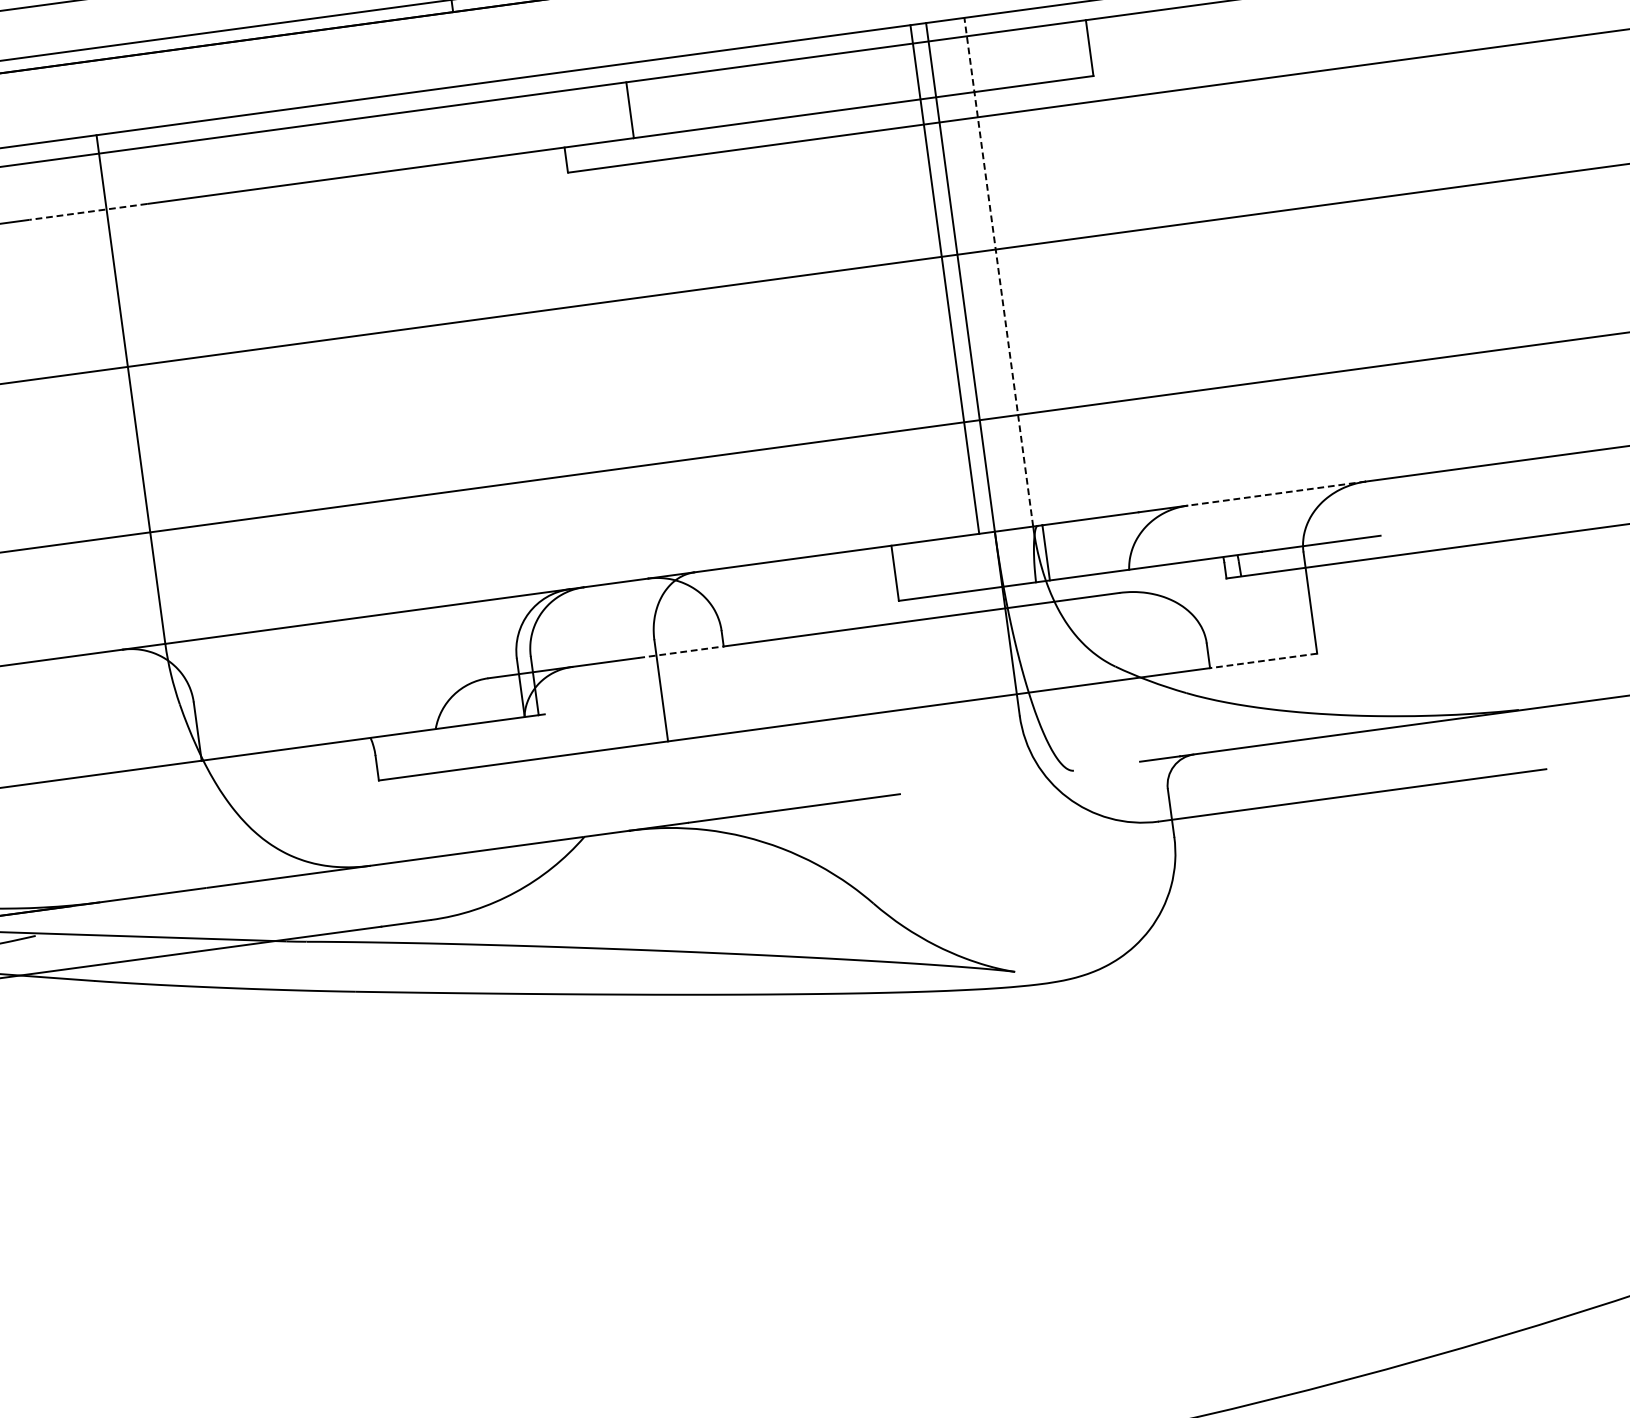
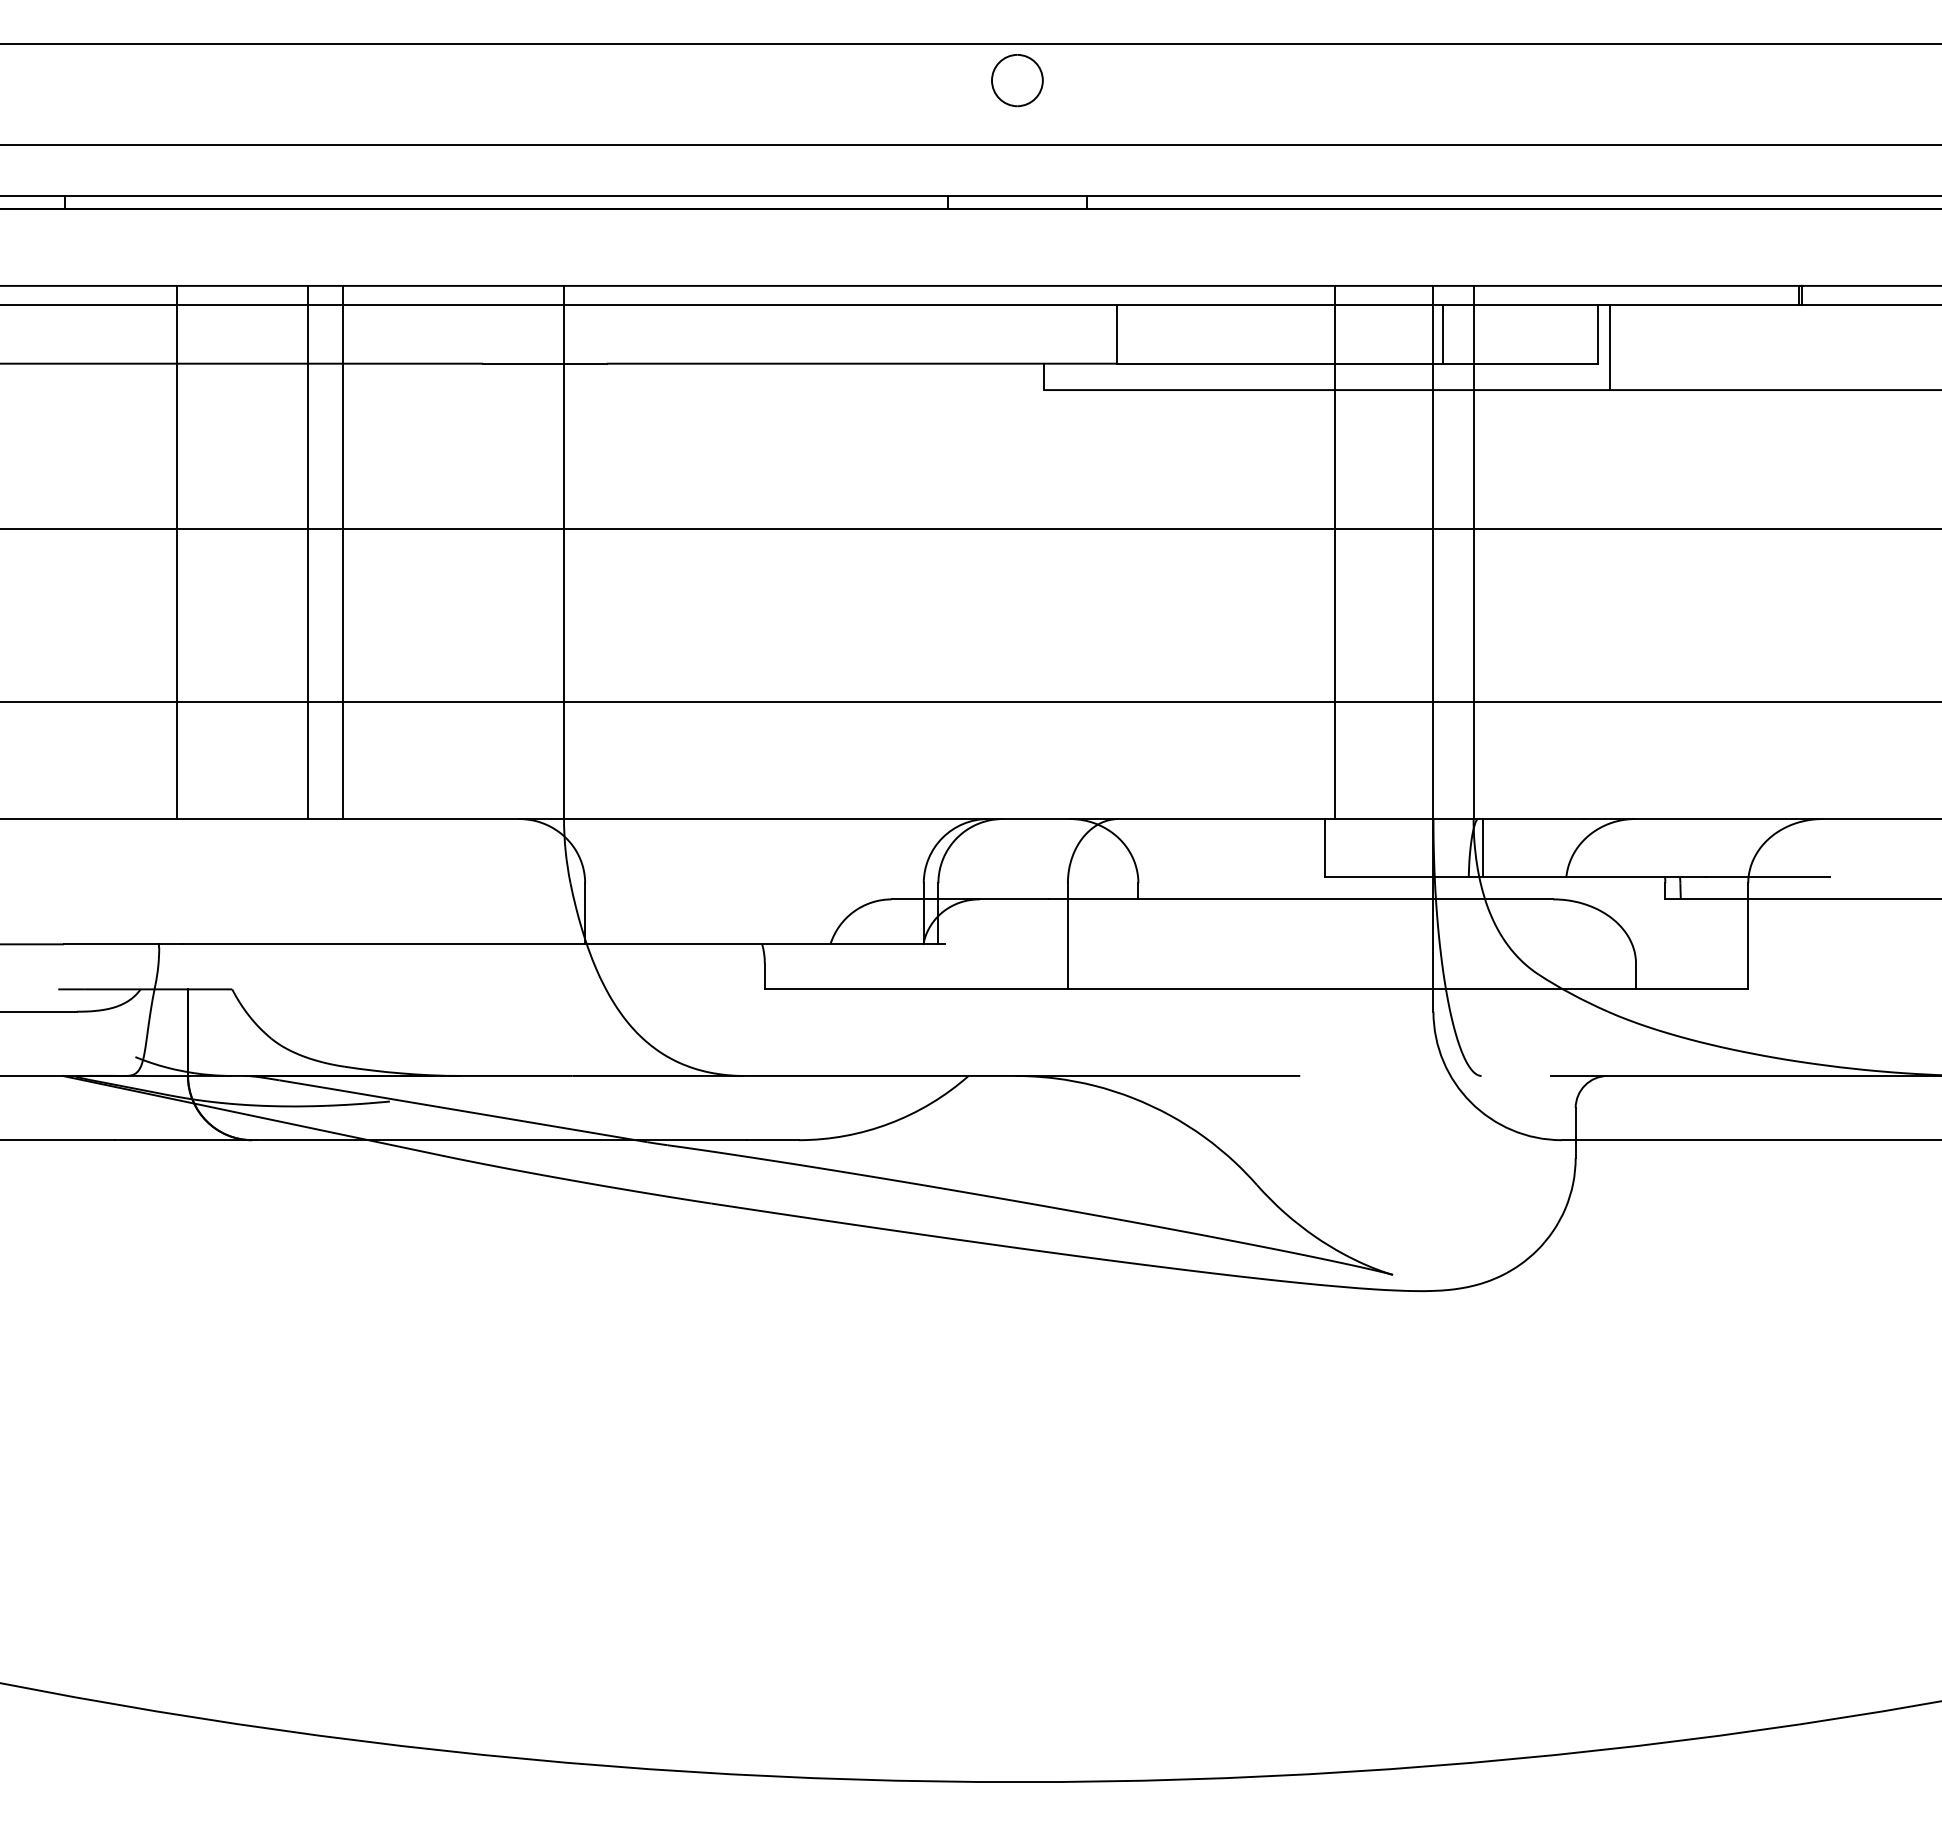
line: (1102, 59) -> (1610, 347), added
line: (941, 68) -> (1442, 334), added
line: (87, 211) -> (544, 363), dashed -> solid
line: (998, 272) -> (1473, 552), dashed -> solid
line: (945, 279) -> (1335, 552), moved
line: (1276, 494) -> (1728, 819), dashed -> solid
line: (680, 652) -> (1093, 899), dashed -> solid
line: (1263, 661) -> (1691, 989), dashed -> solid

